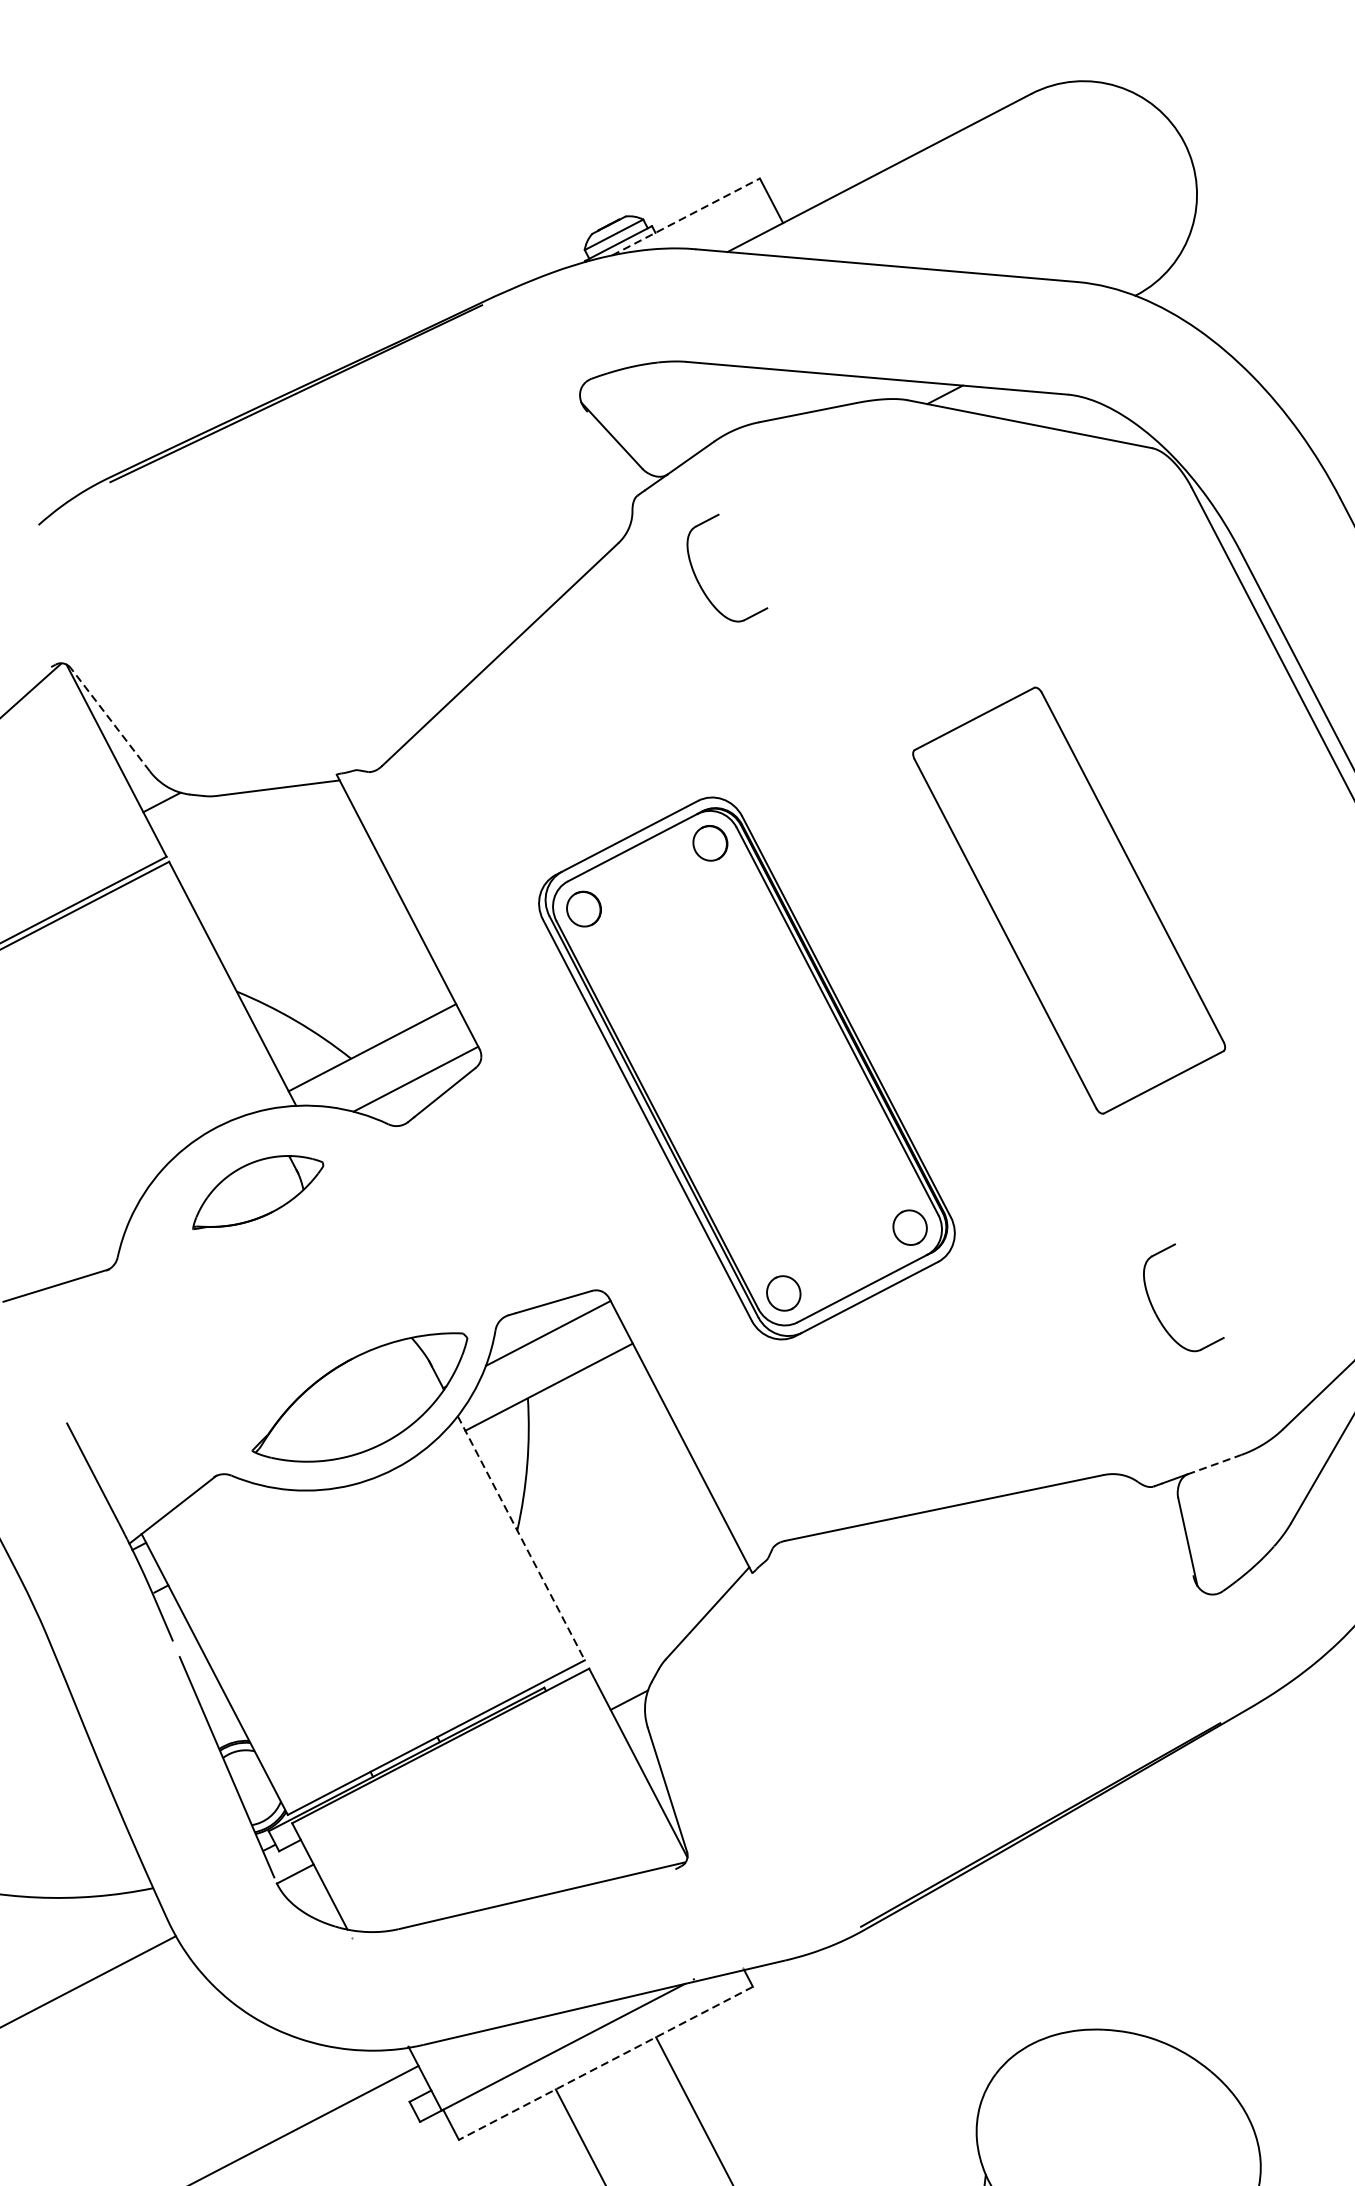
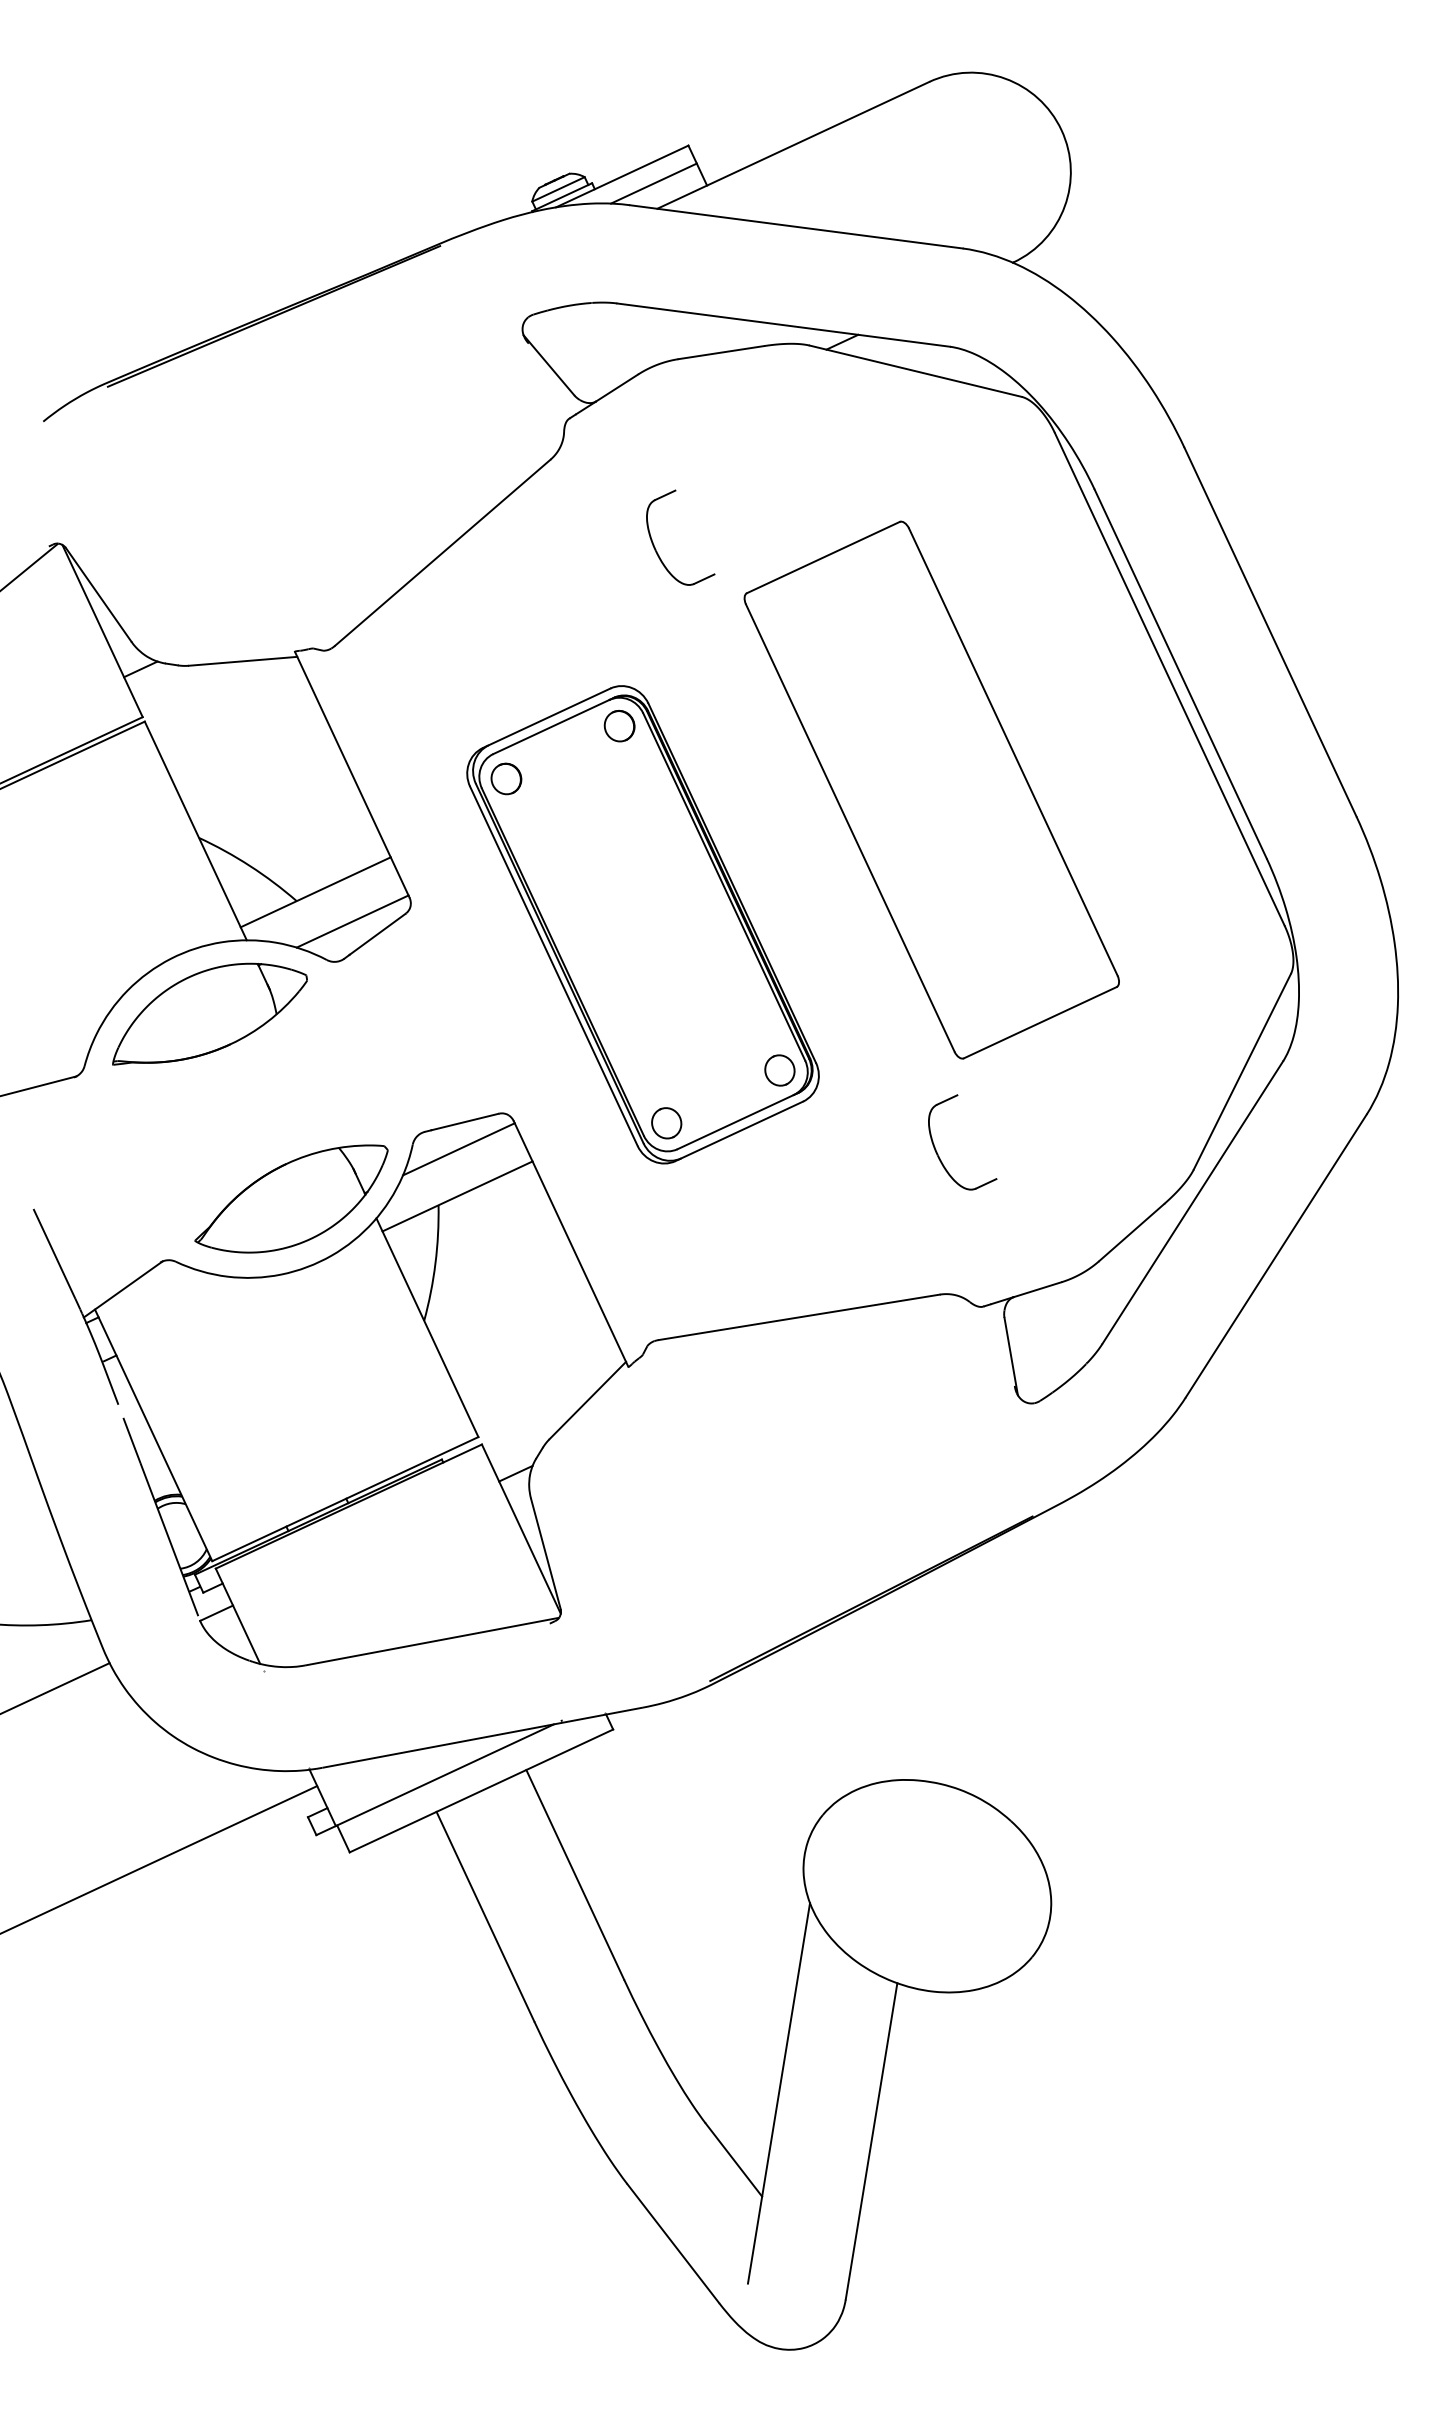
line: (686, 216) -> (622, 176), dashed -> solid
line: (721, 223) -> (653, 183), added
part: (699, 582) -> (656, 549), moved
line: (110, 719) -> (98, 594), dashed -> solid
part: (1068, 899) -> (931, 789), size x1.43
part: (257, 1191) -> (209, 1013), size x1.67
part: (1155, 1309) -> (937, 1151), moved
line: (1214, 1464) -> (1037, 1289), dashed -> solid
line: (521, 1538) -> (427, 1327), dashed -> solid
line: (605, 2063) -> (481, 1791), dashed -> solid

